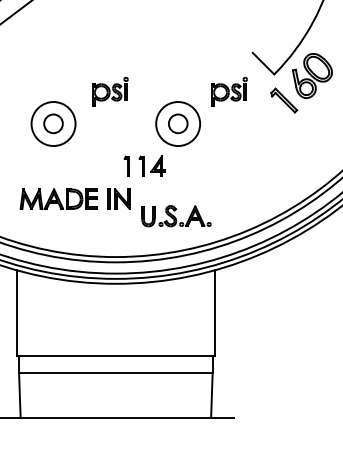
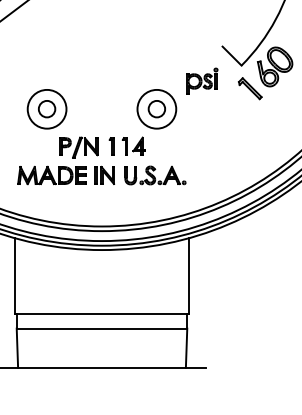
part: (110, 91) -> (97, 80), removed
part: (89, 167) -> (78, 147), added
part: (176, 216) -> (155, 175), moved

